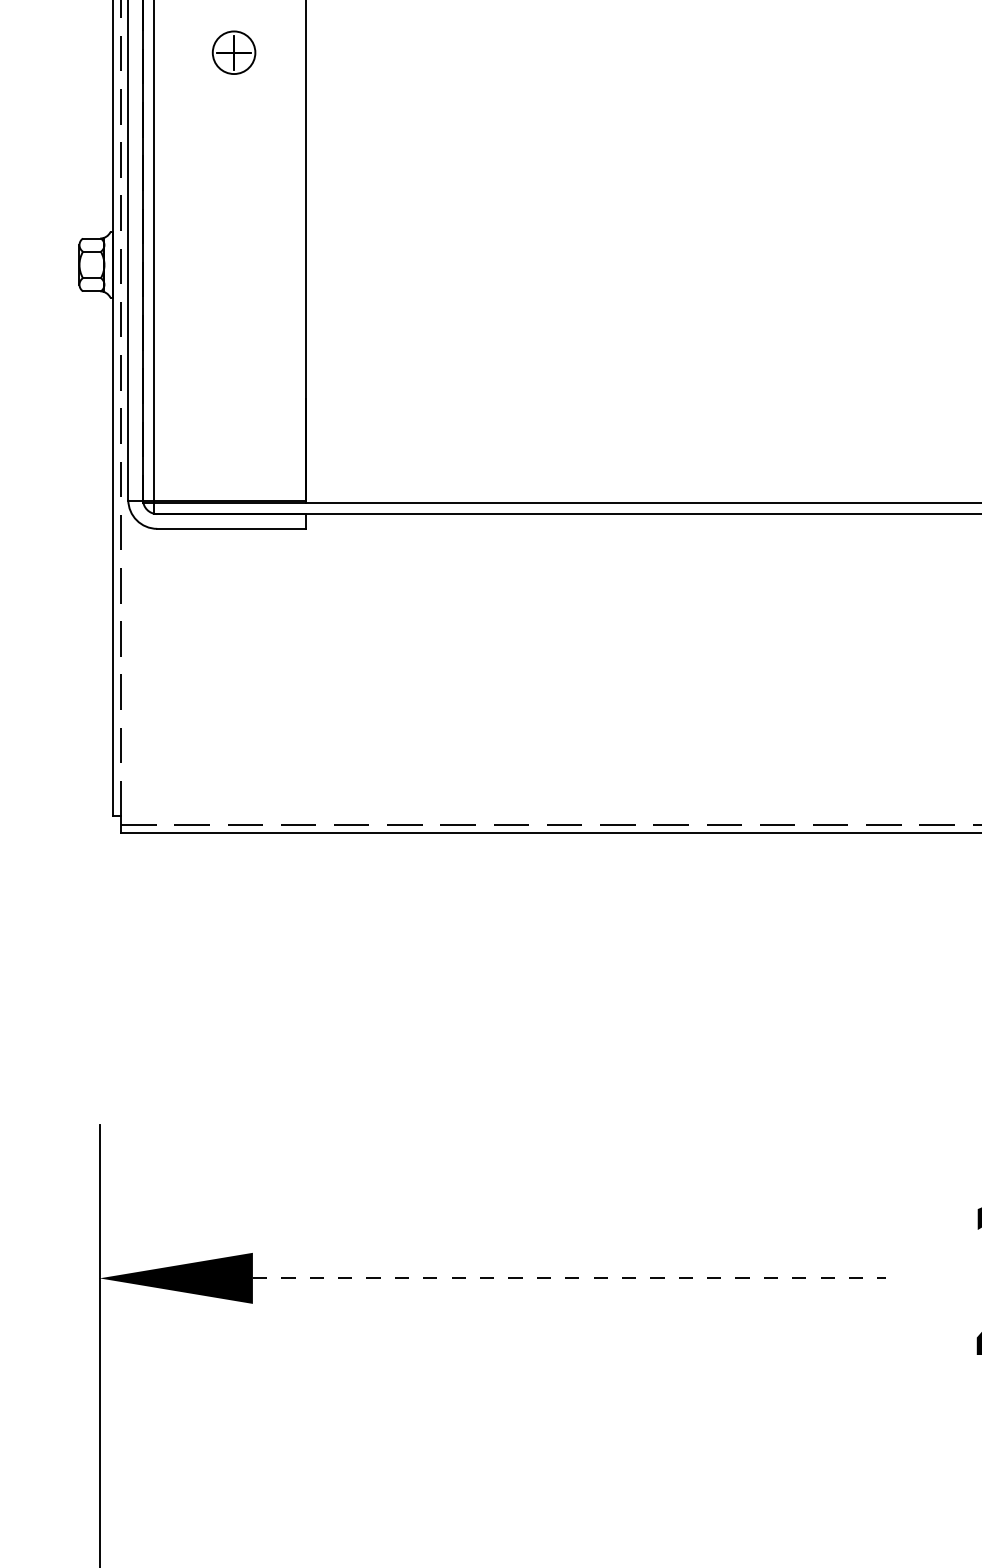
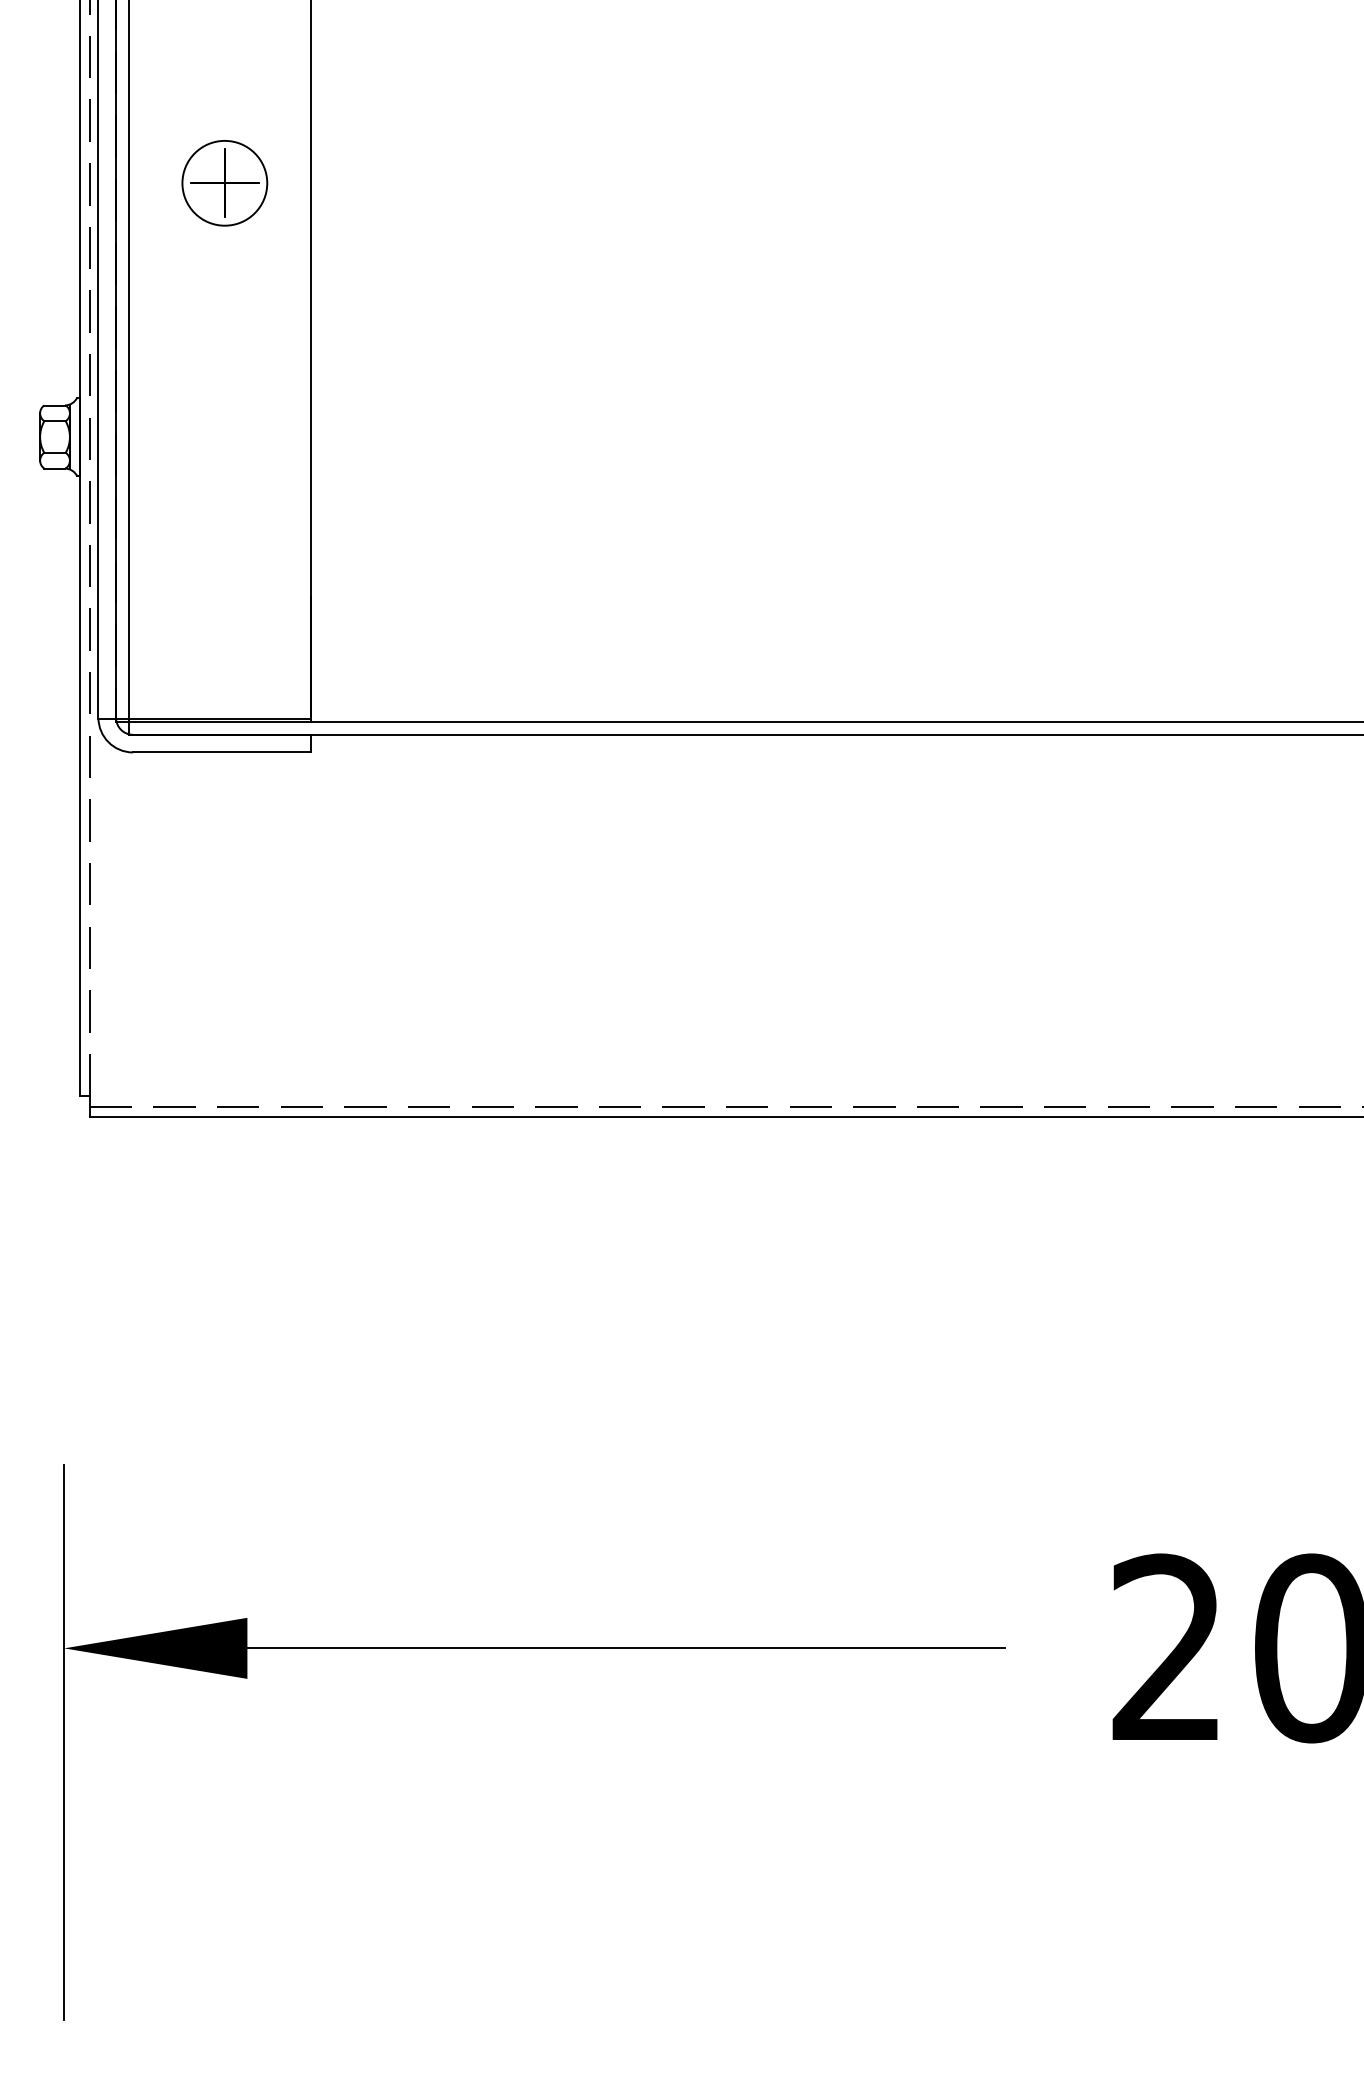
part: (233, 52) -> (224, 183), size x1.67
line: (569, 1278) -> (625, 1648), dashed -> solid

